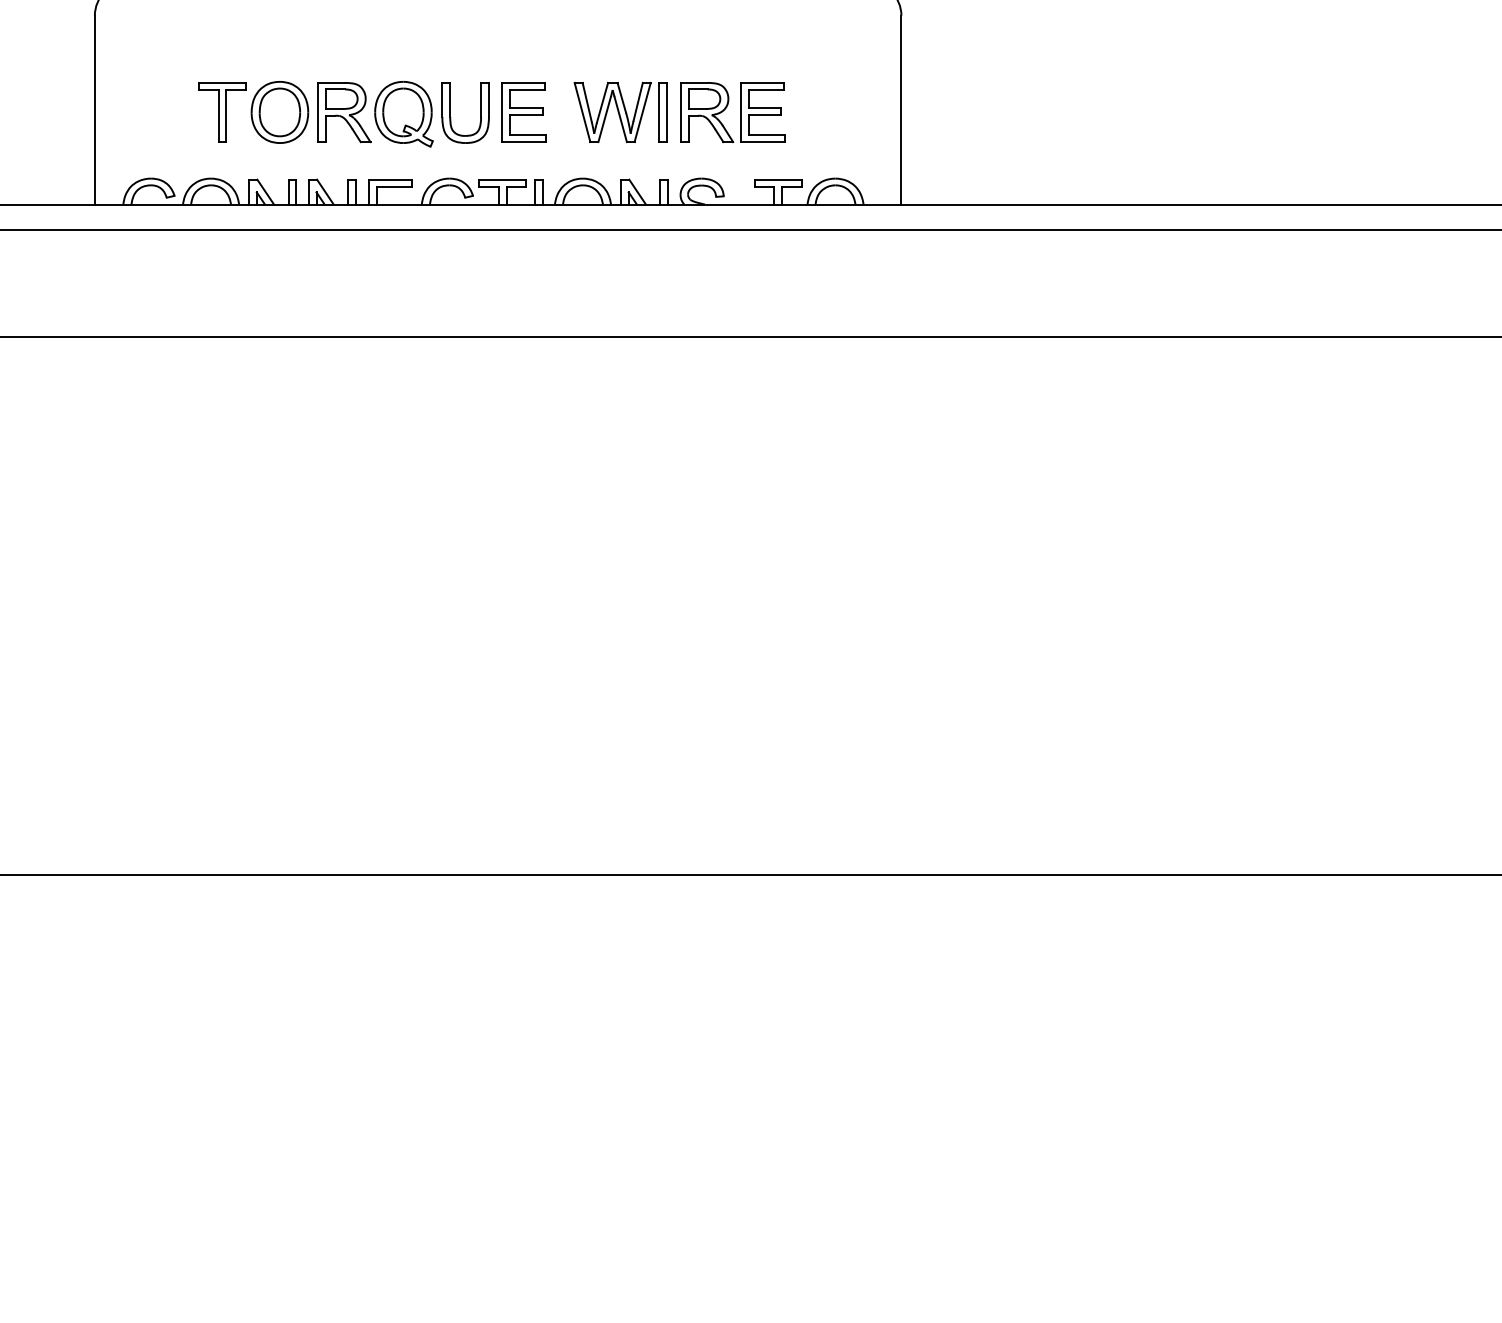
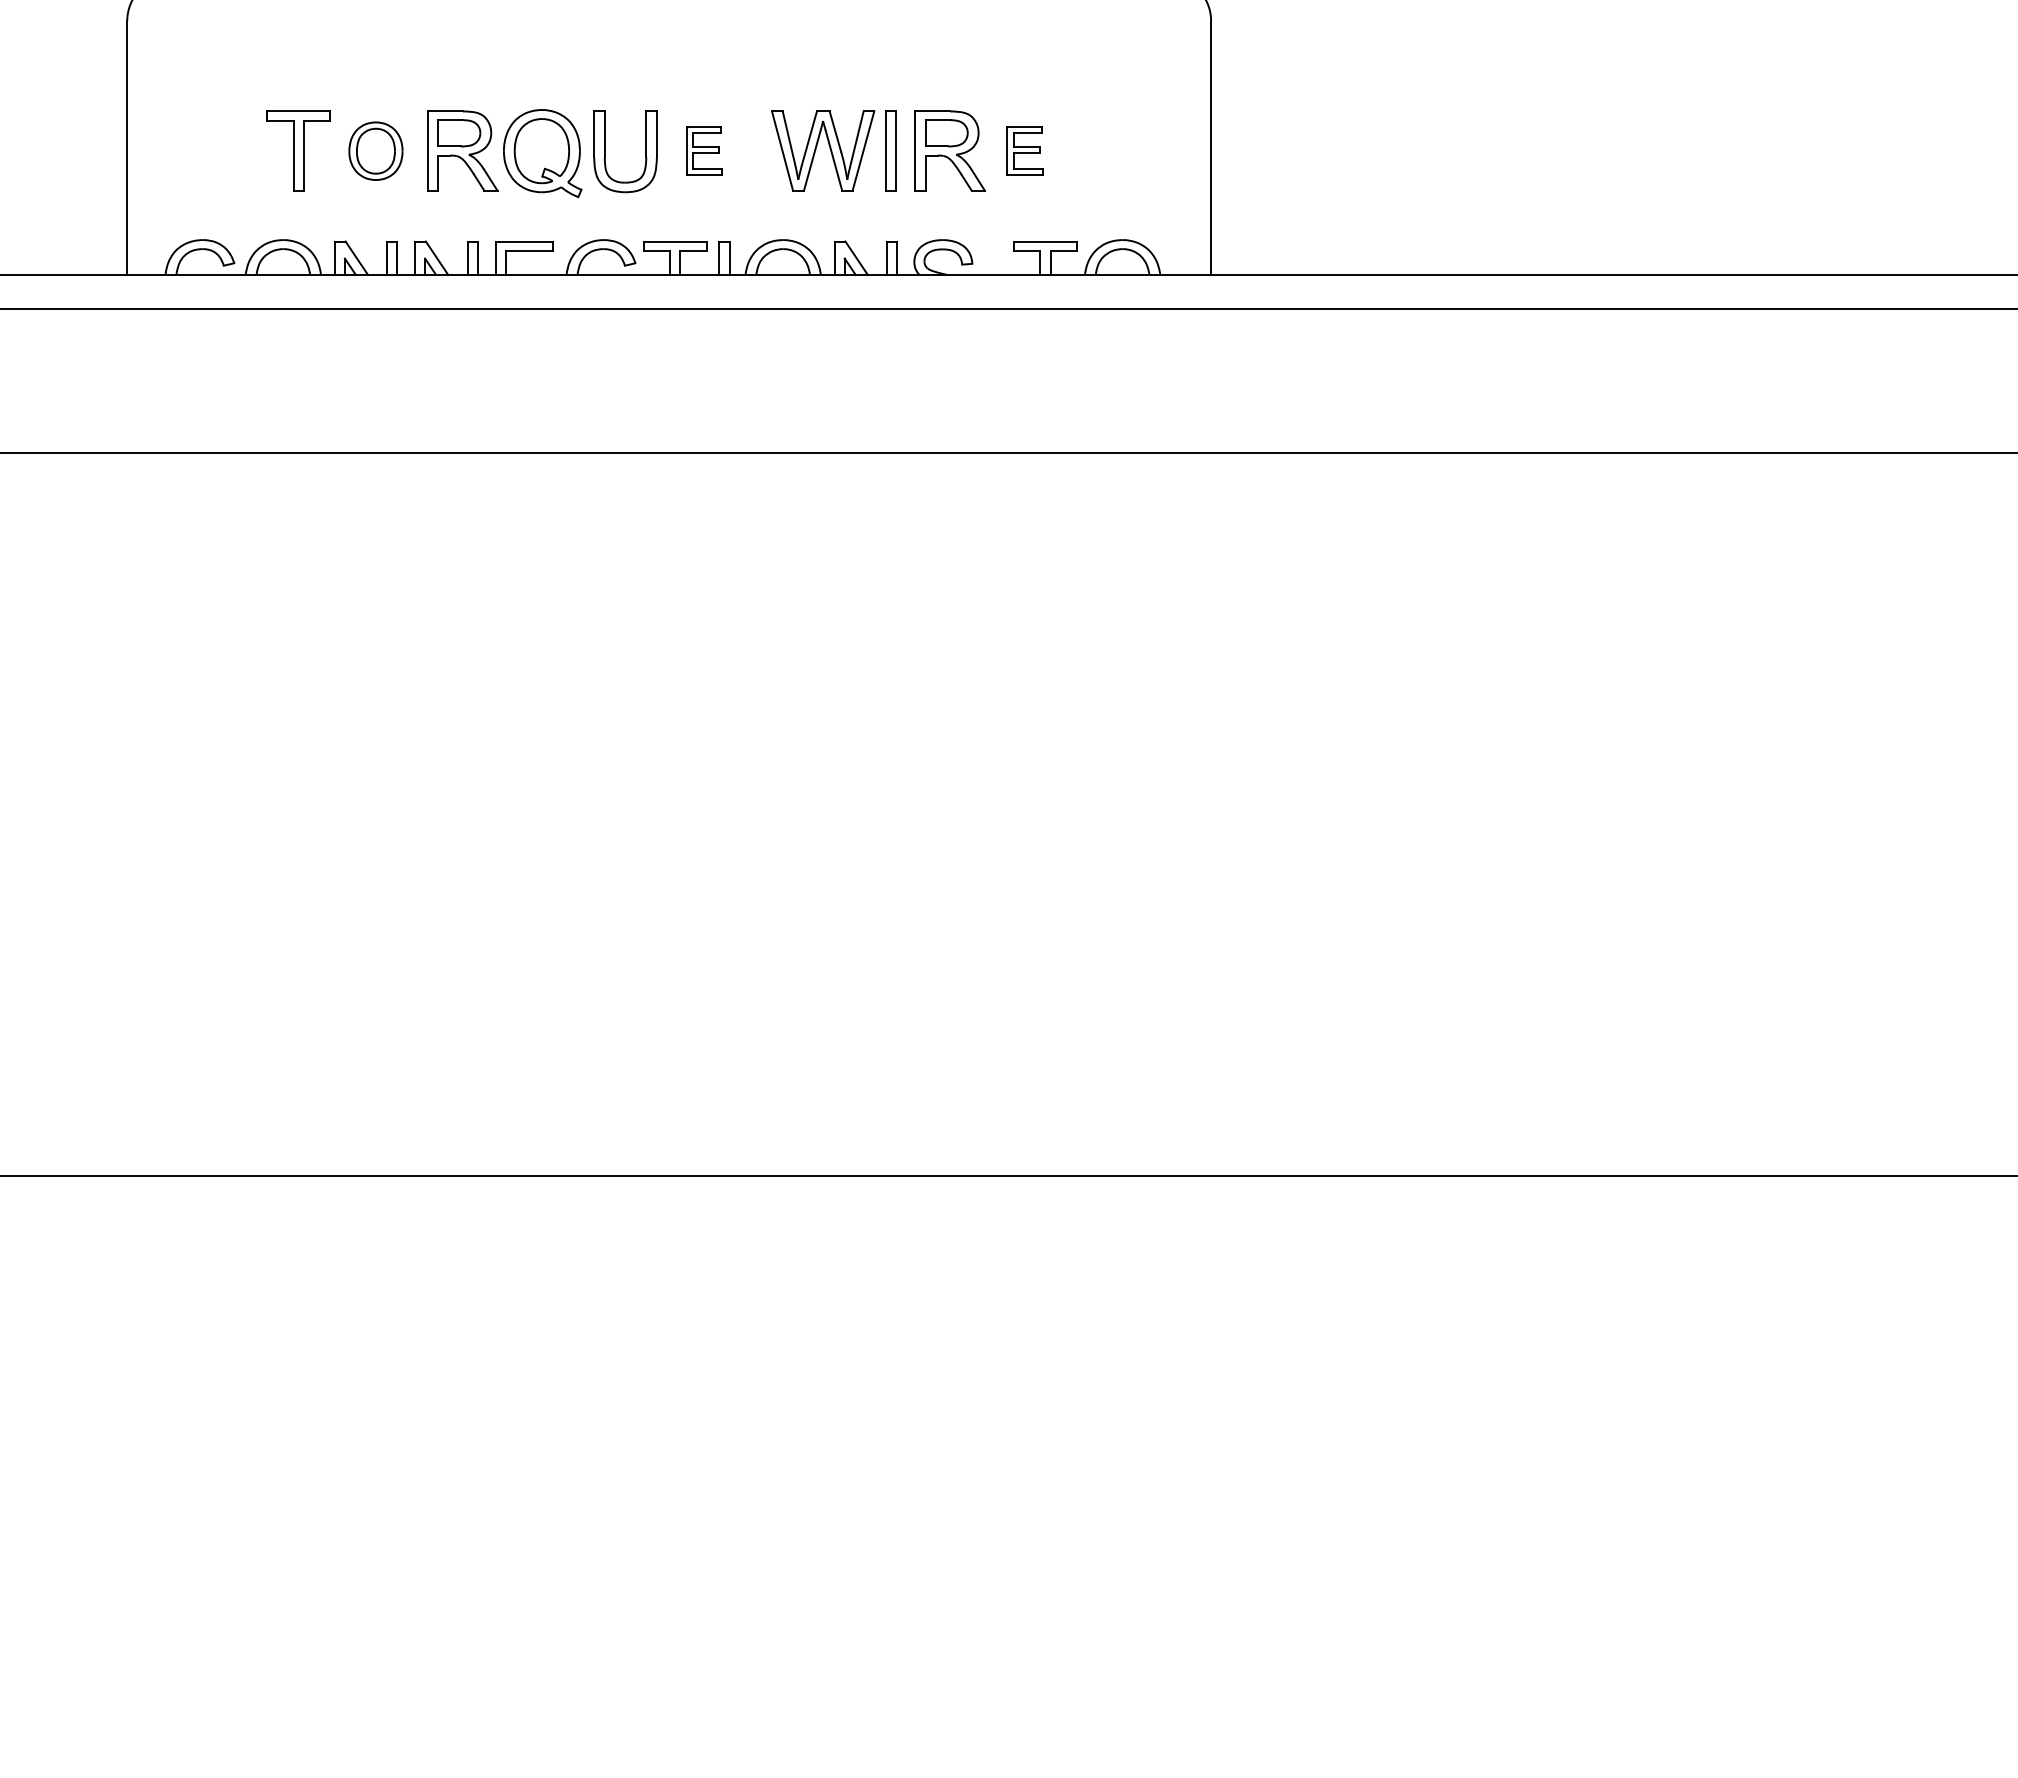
part: (524, 111) -> (704, 150), size x0.6
part: (762, 111) -> (1024, 150), size x0.6
part: (279, 112) -> (375, 151), size x0.7

